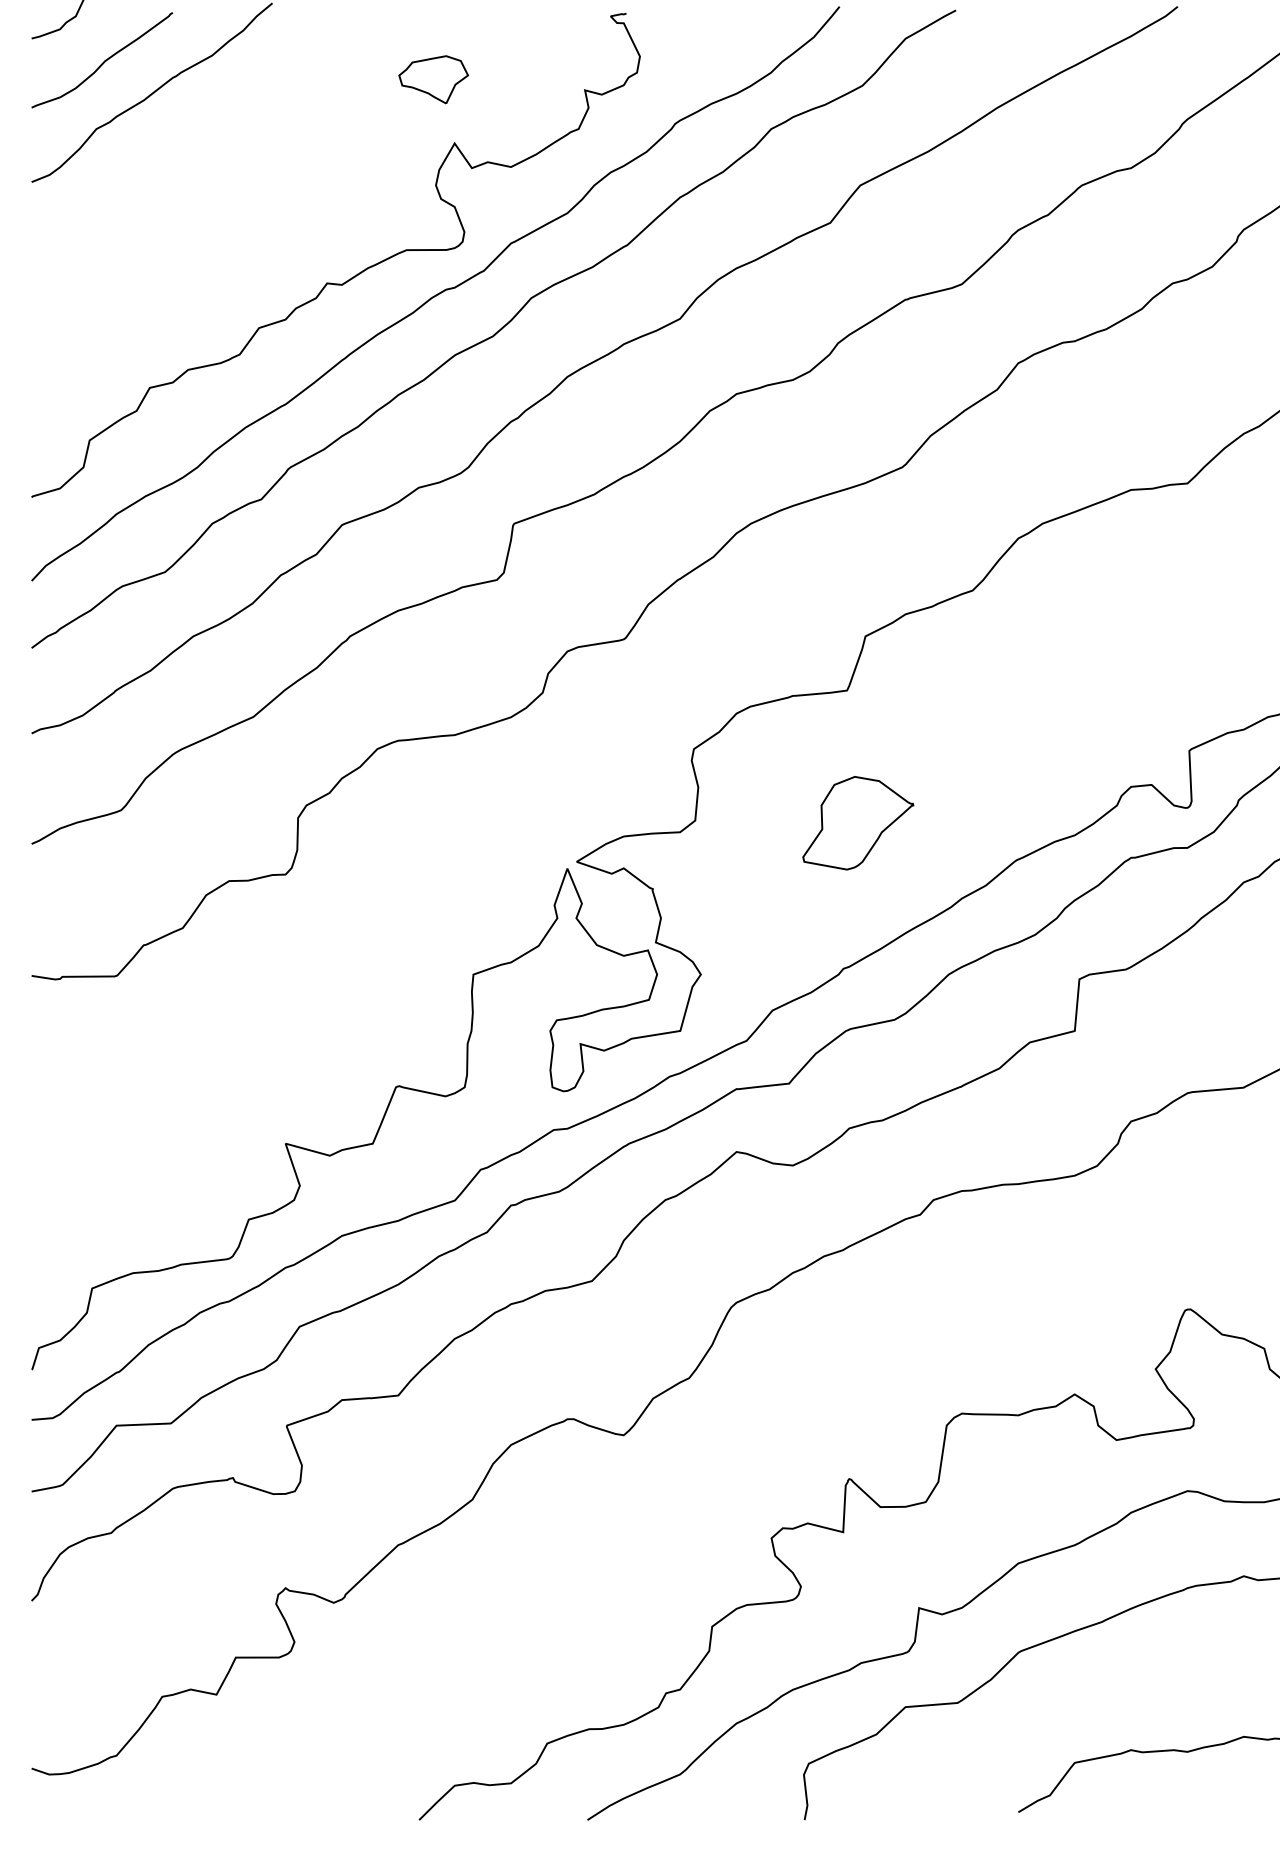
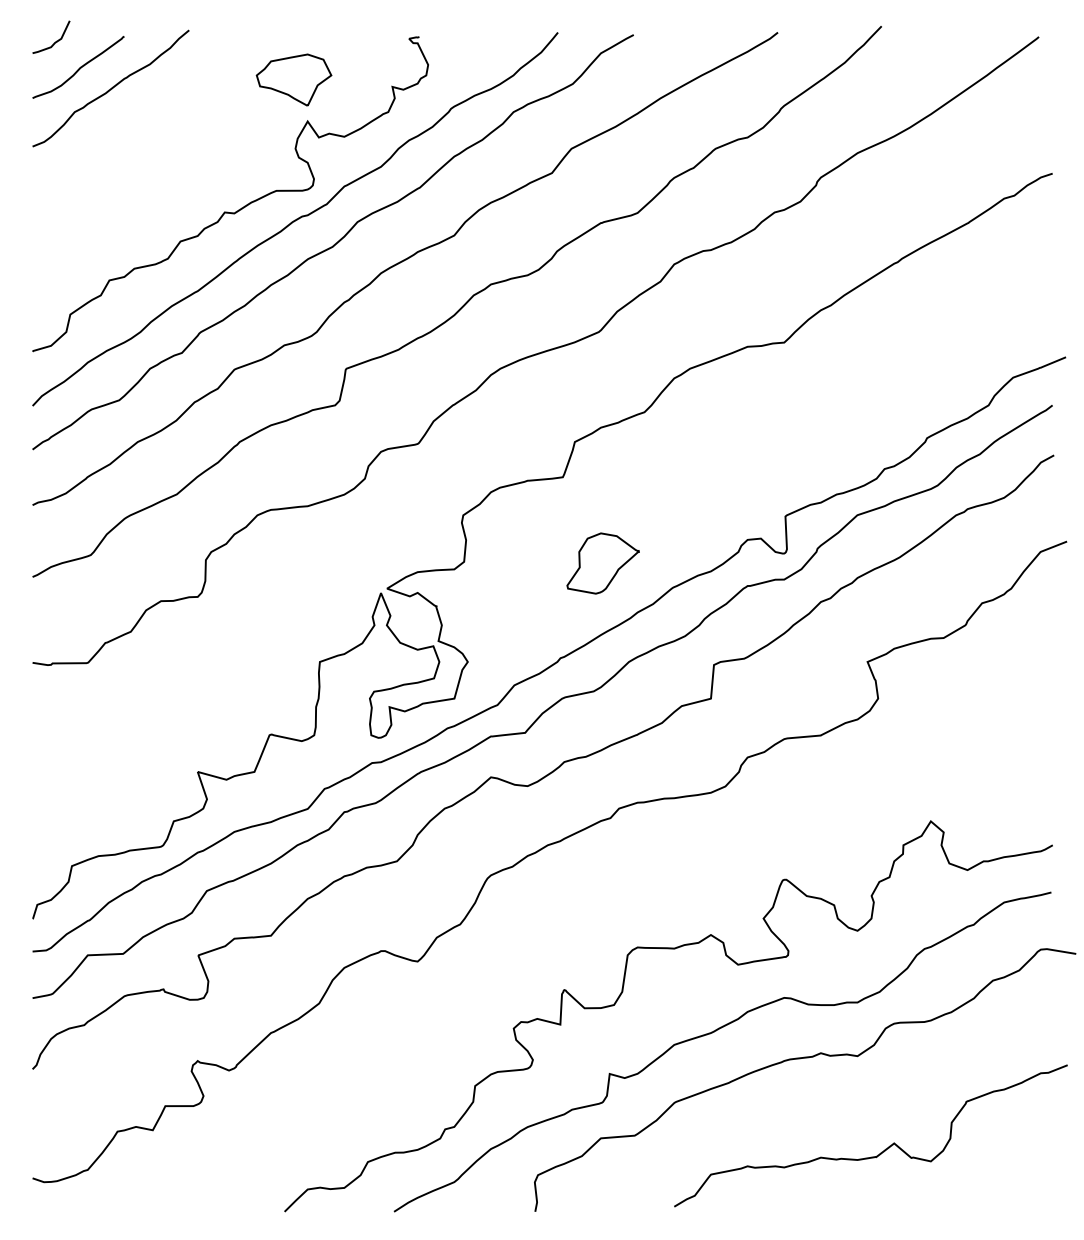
part: (432, 78) -> (293, 79), size x1.67
part: (857, 823) -> (602, 563), moved

